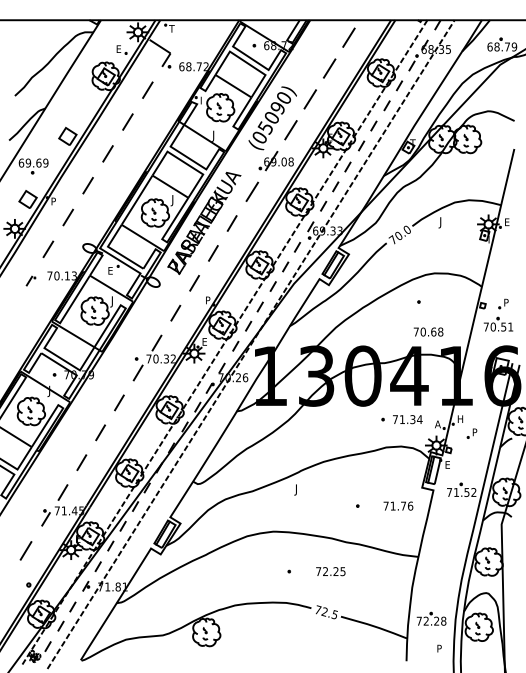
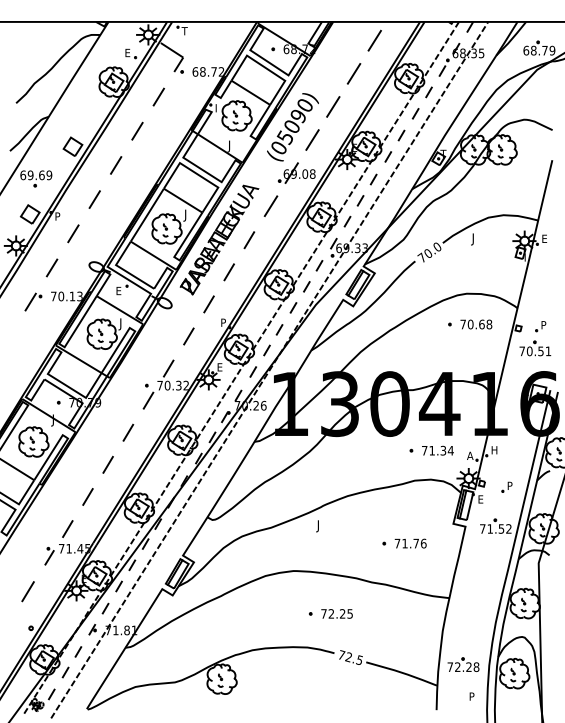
part: (30, 280) -> (32, 301), size x1.67
text: (428, 331) -> (476, 323), moved
part: (471, 433) -> (506, 487), moved
text: (398, 505) -> (410, 542), moved
text: (330, 571) -> (336, 613), moved

